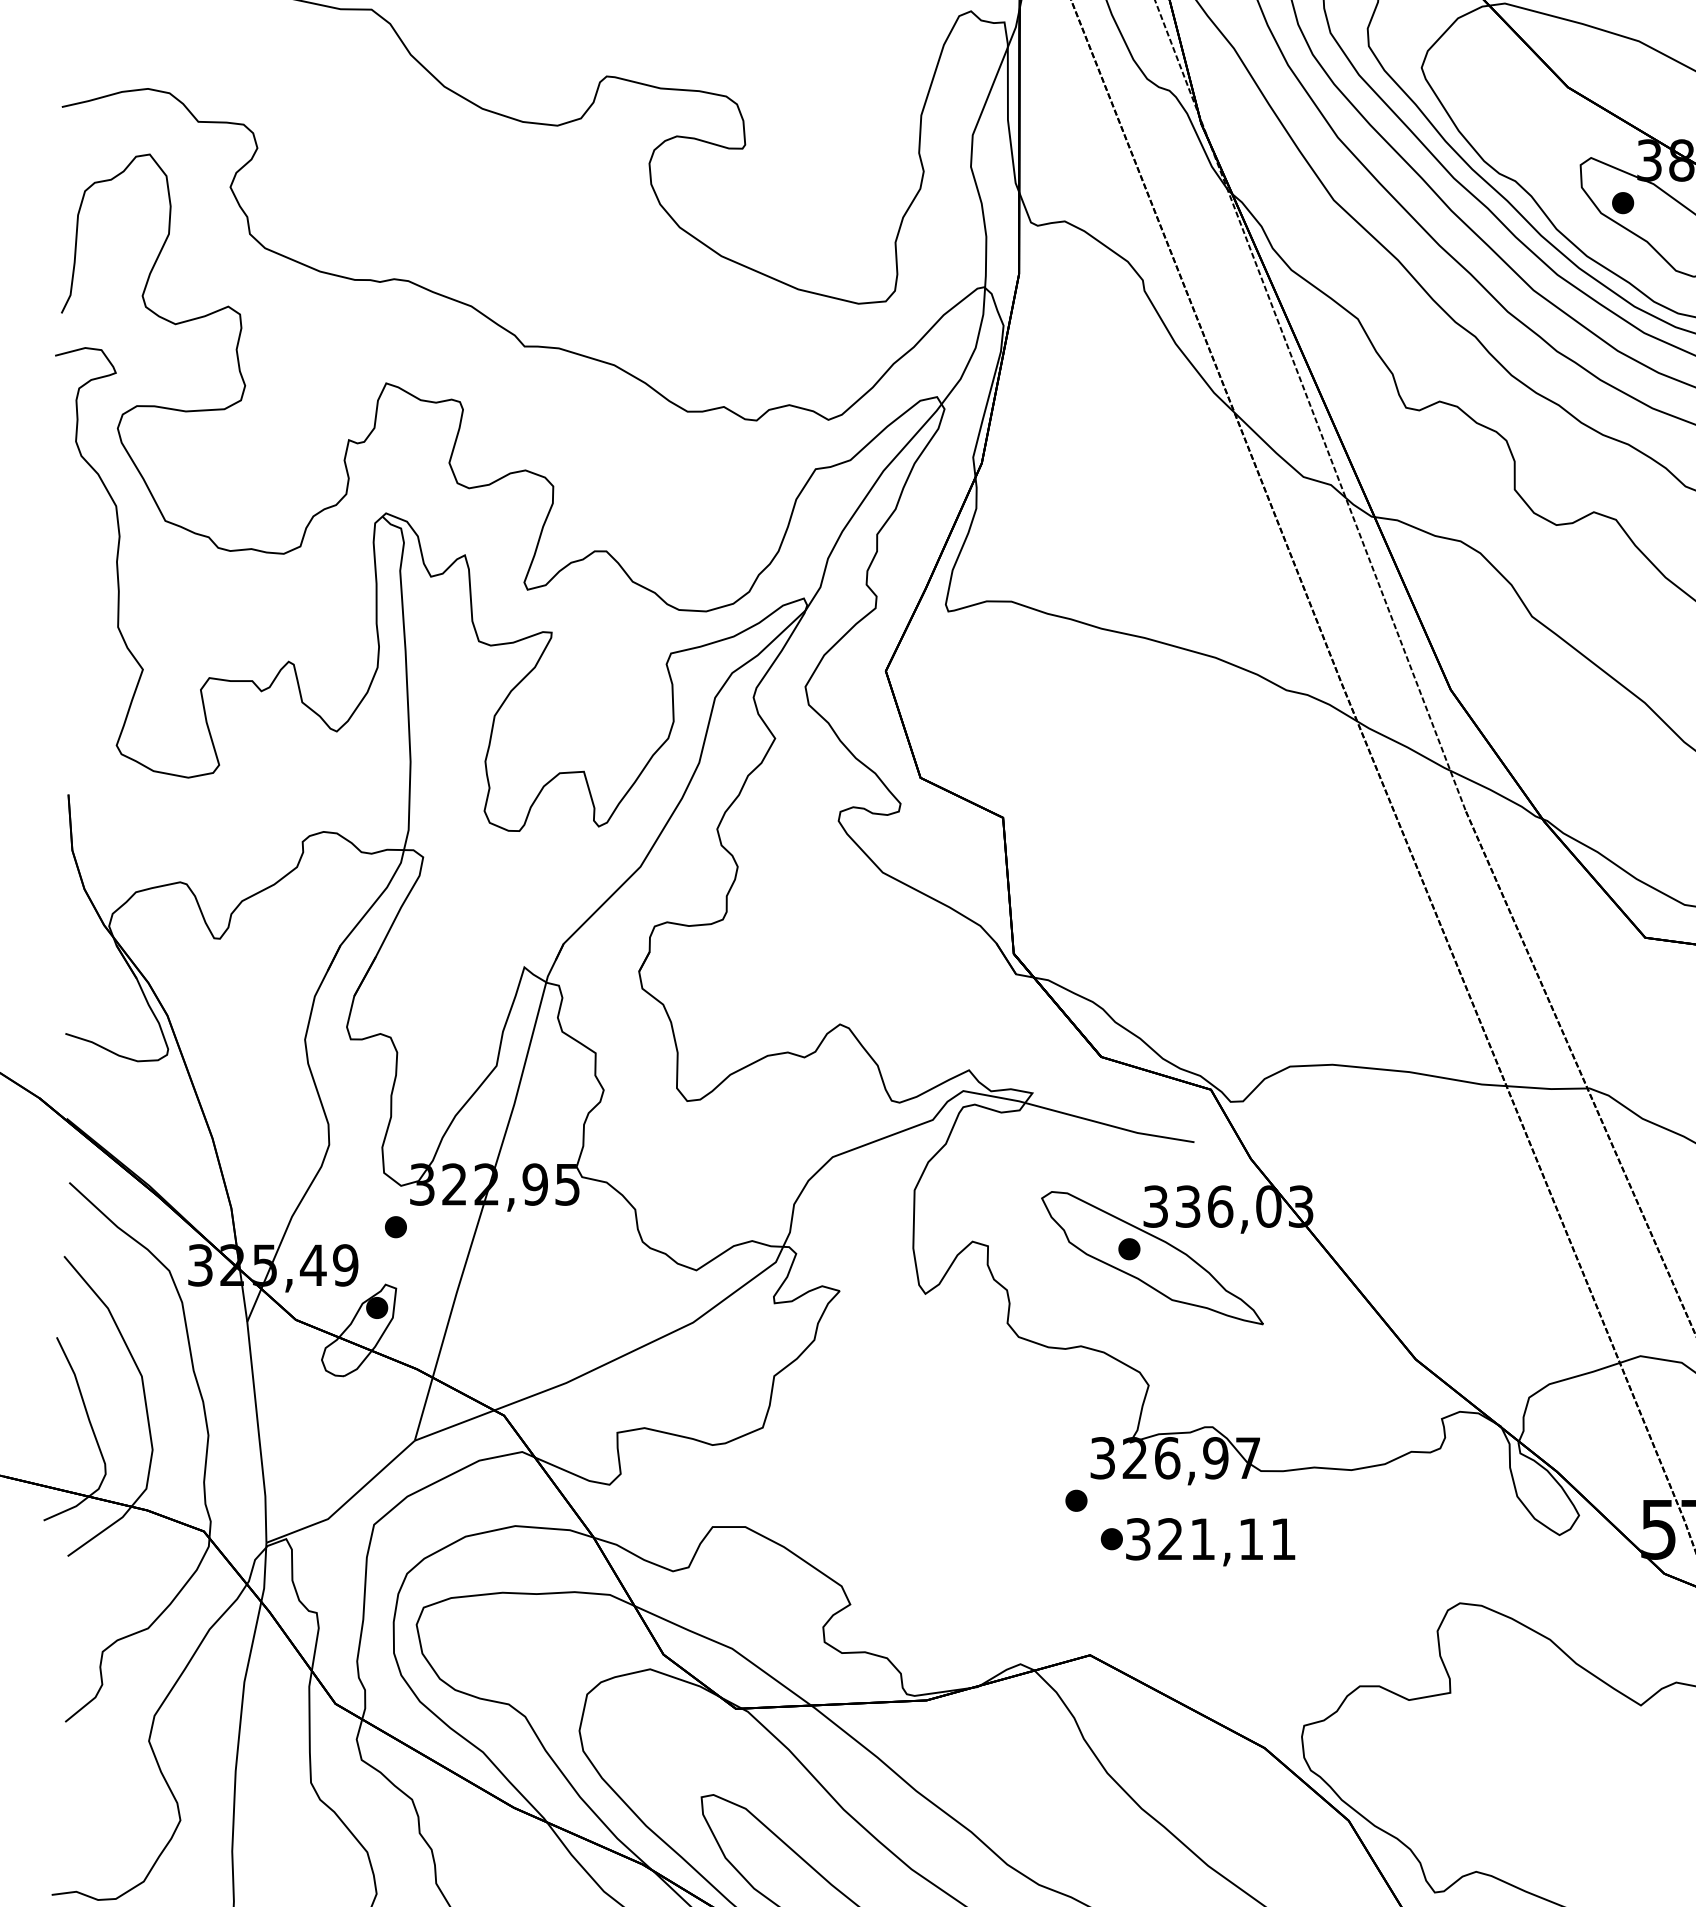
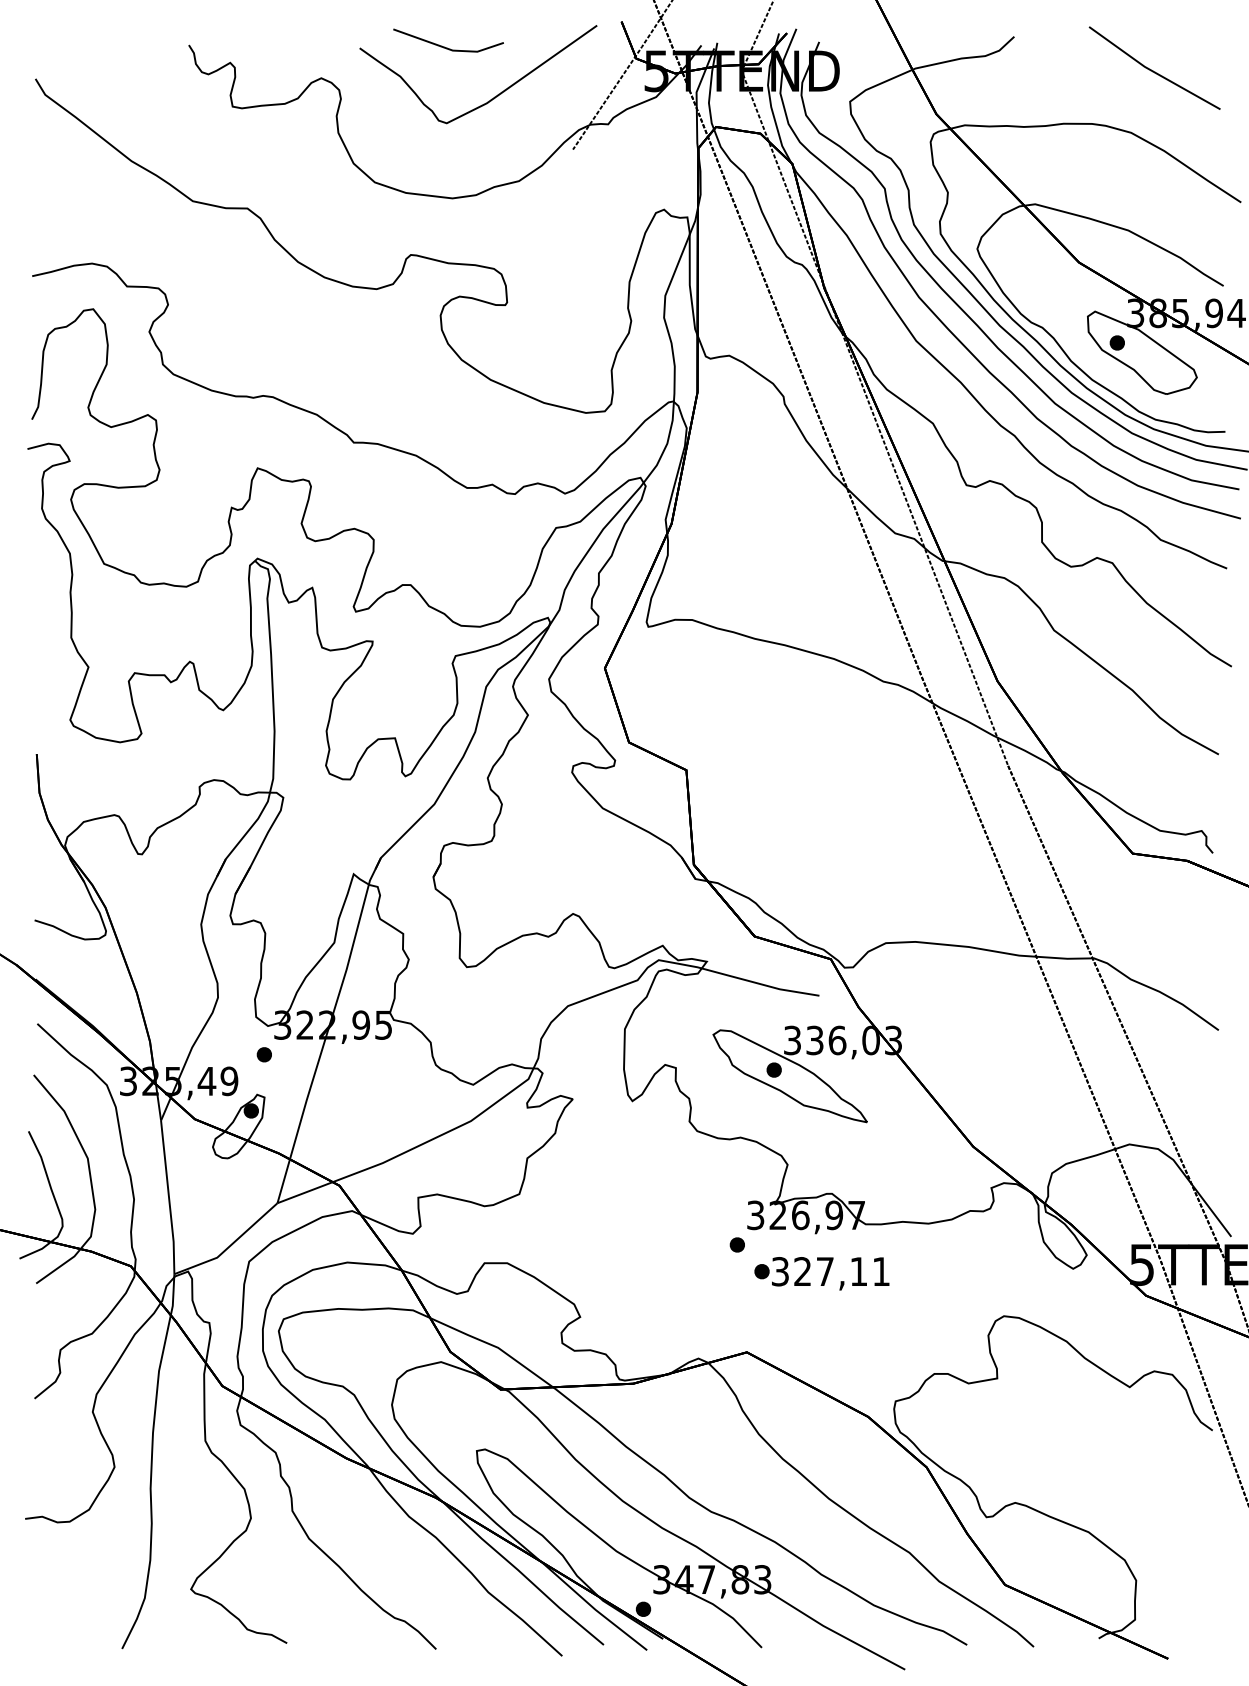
text: (1203, 1538) -> (825, 1271), 321,11 -> 327,11

